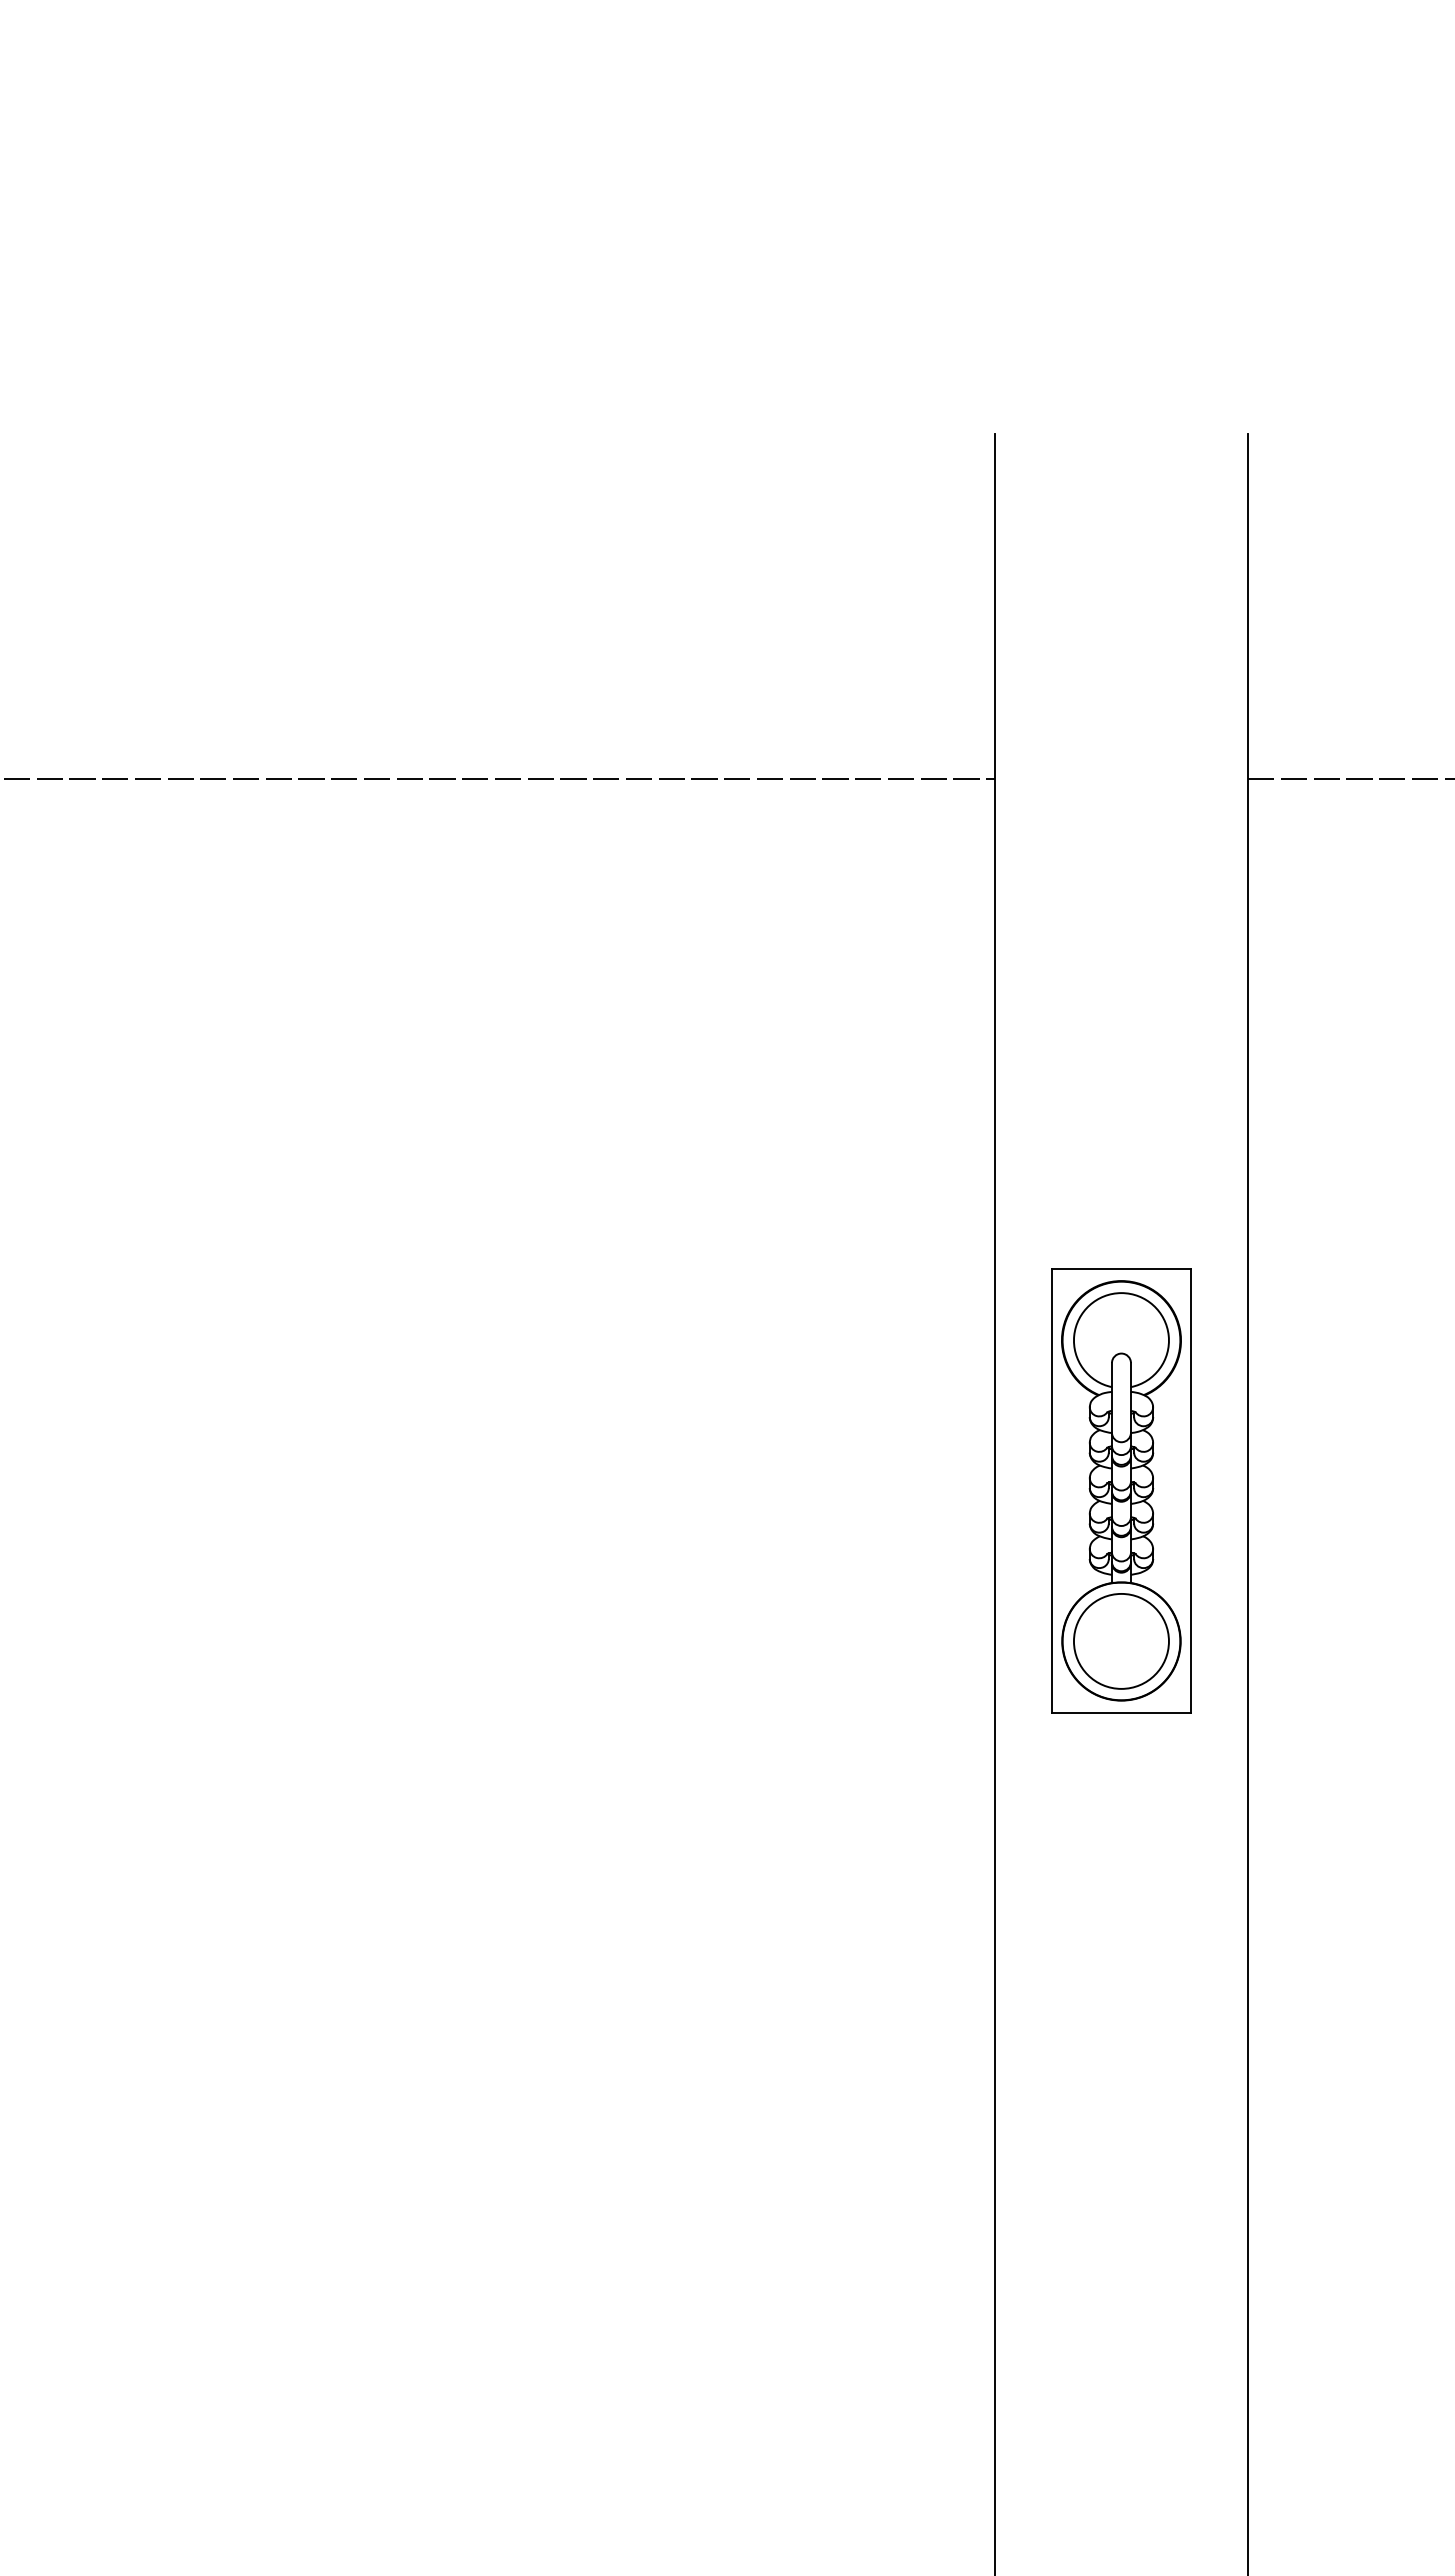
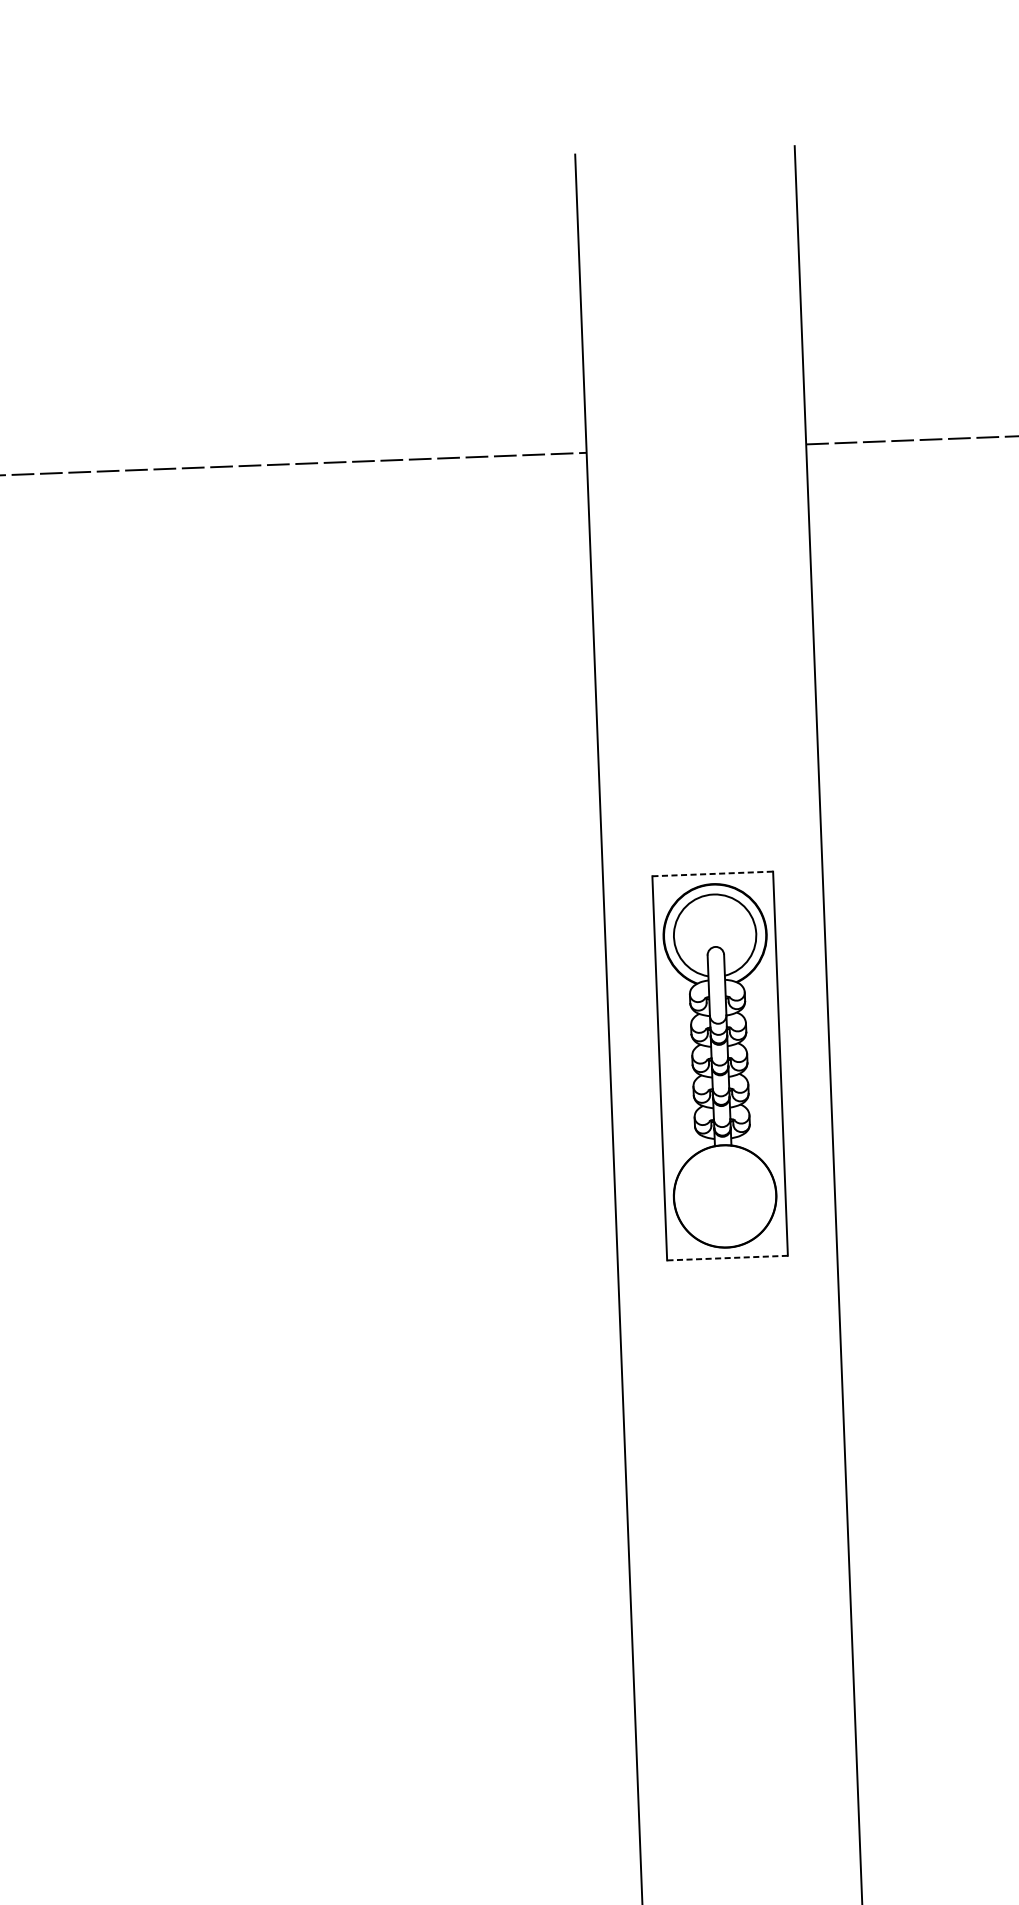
line: (1121, 1269) -> (712, 874), solid -> dashed
circle: (1121, 1641) -> (725, 1196), removed
line: (1121, 1712) -> (727, 1257), solid -> dashed

